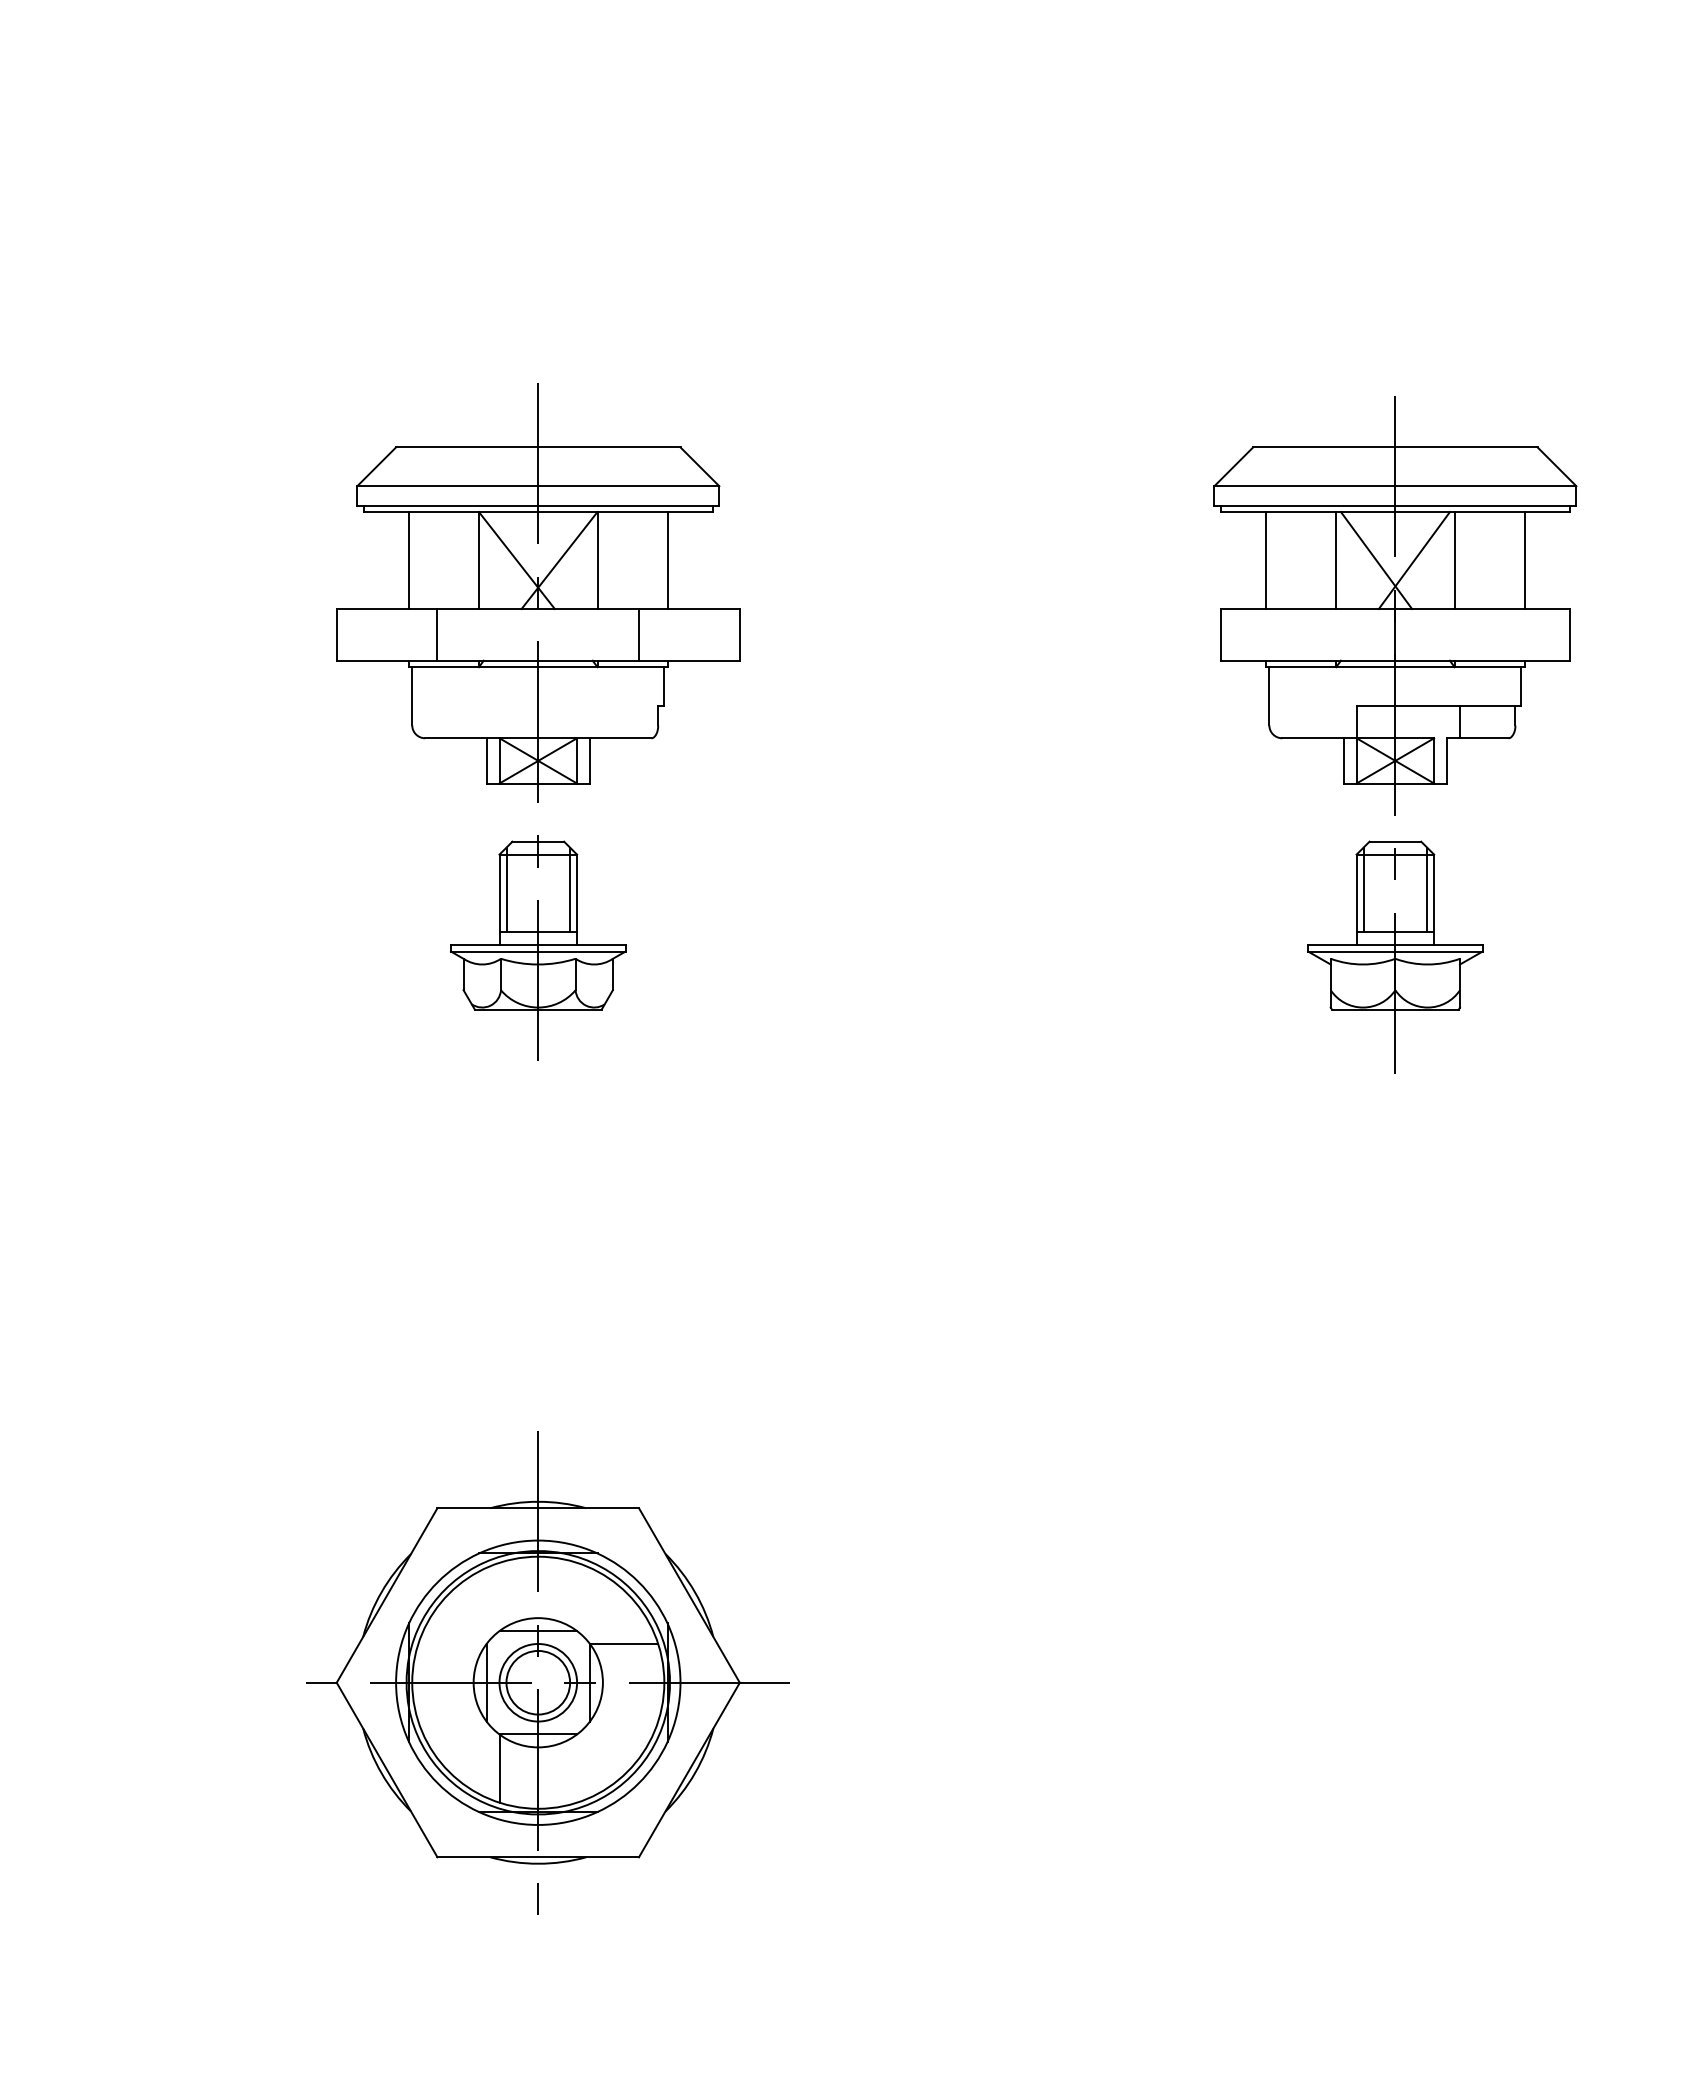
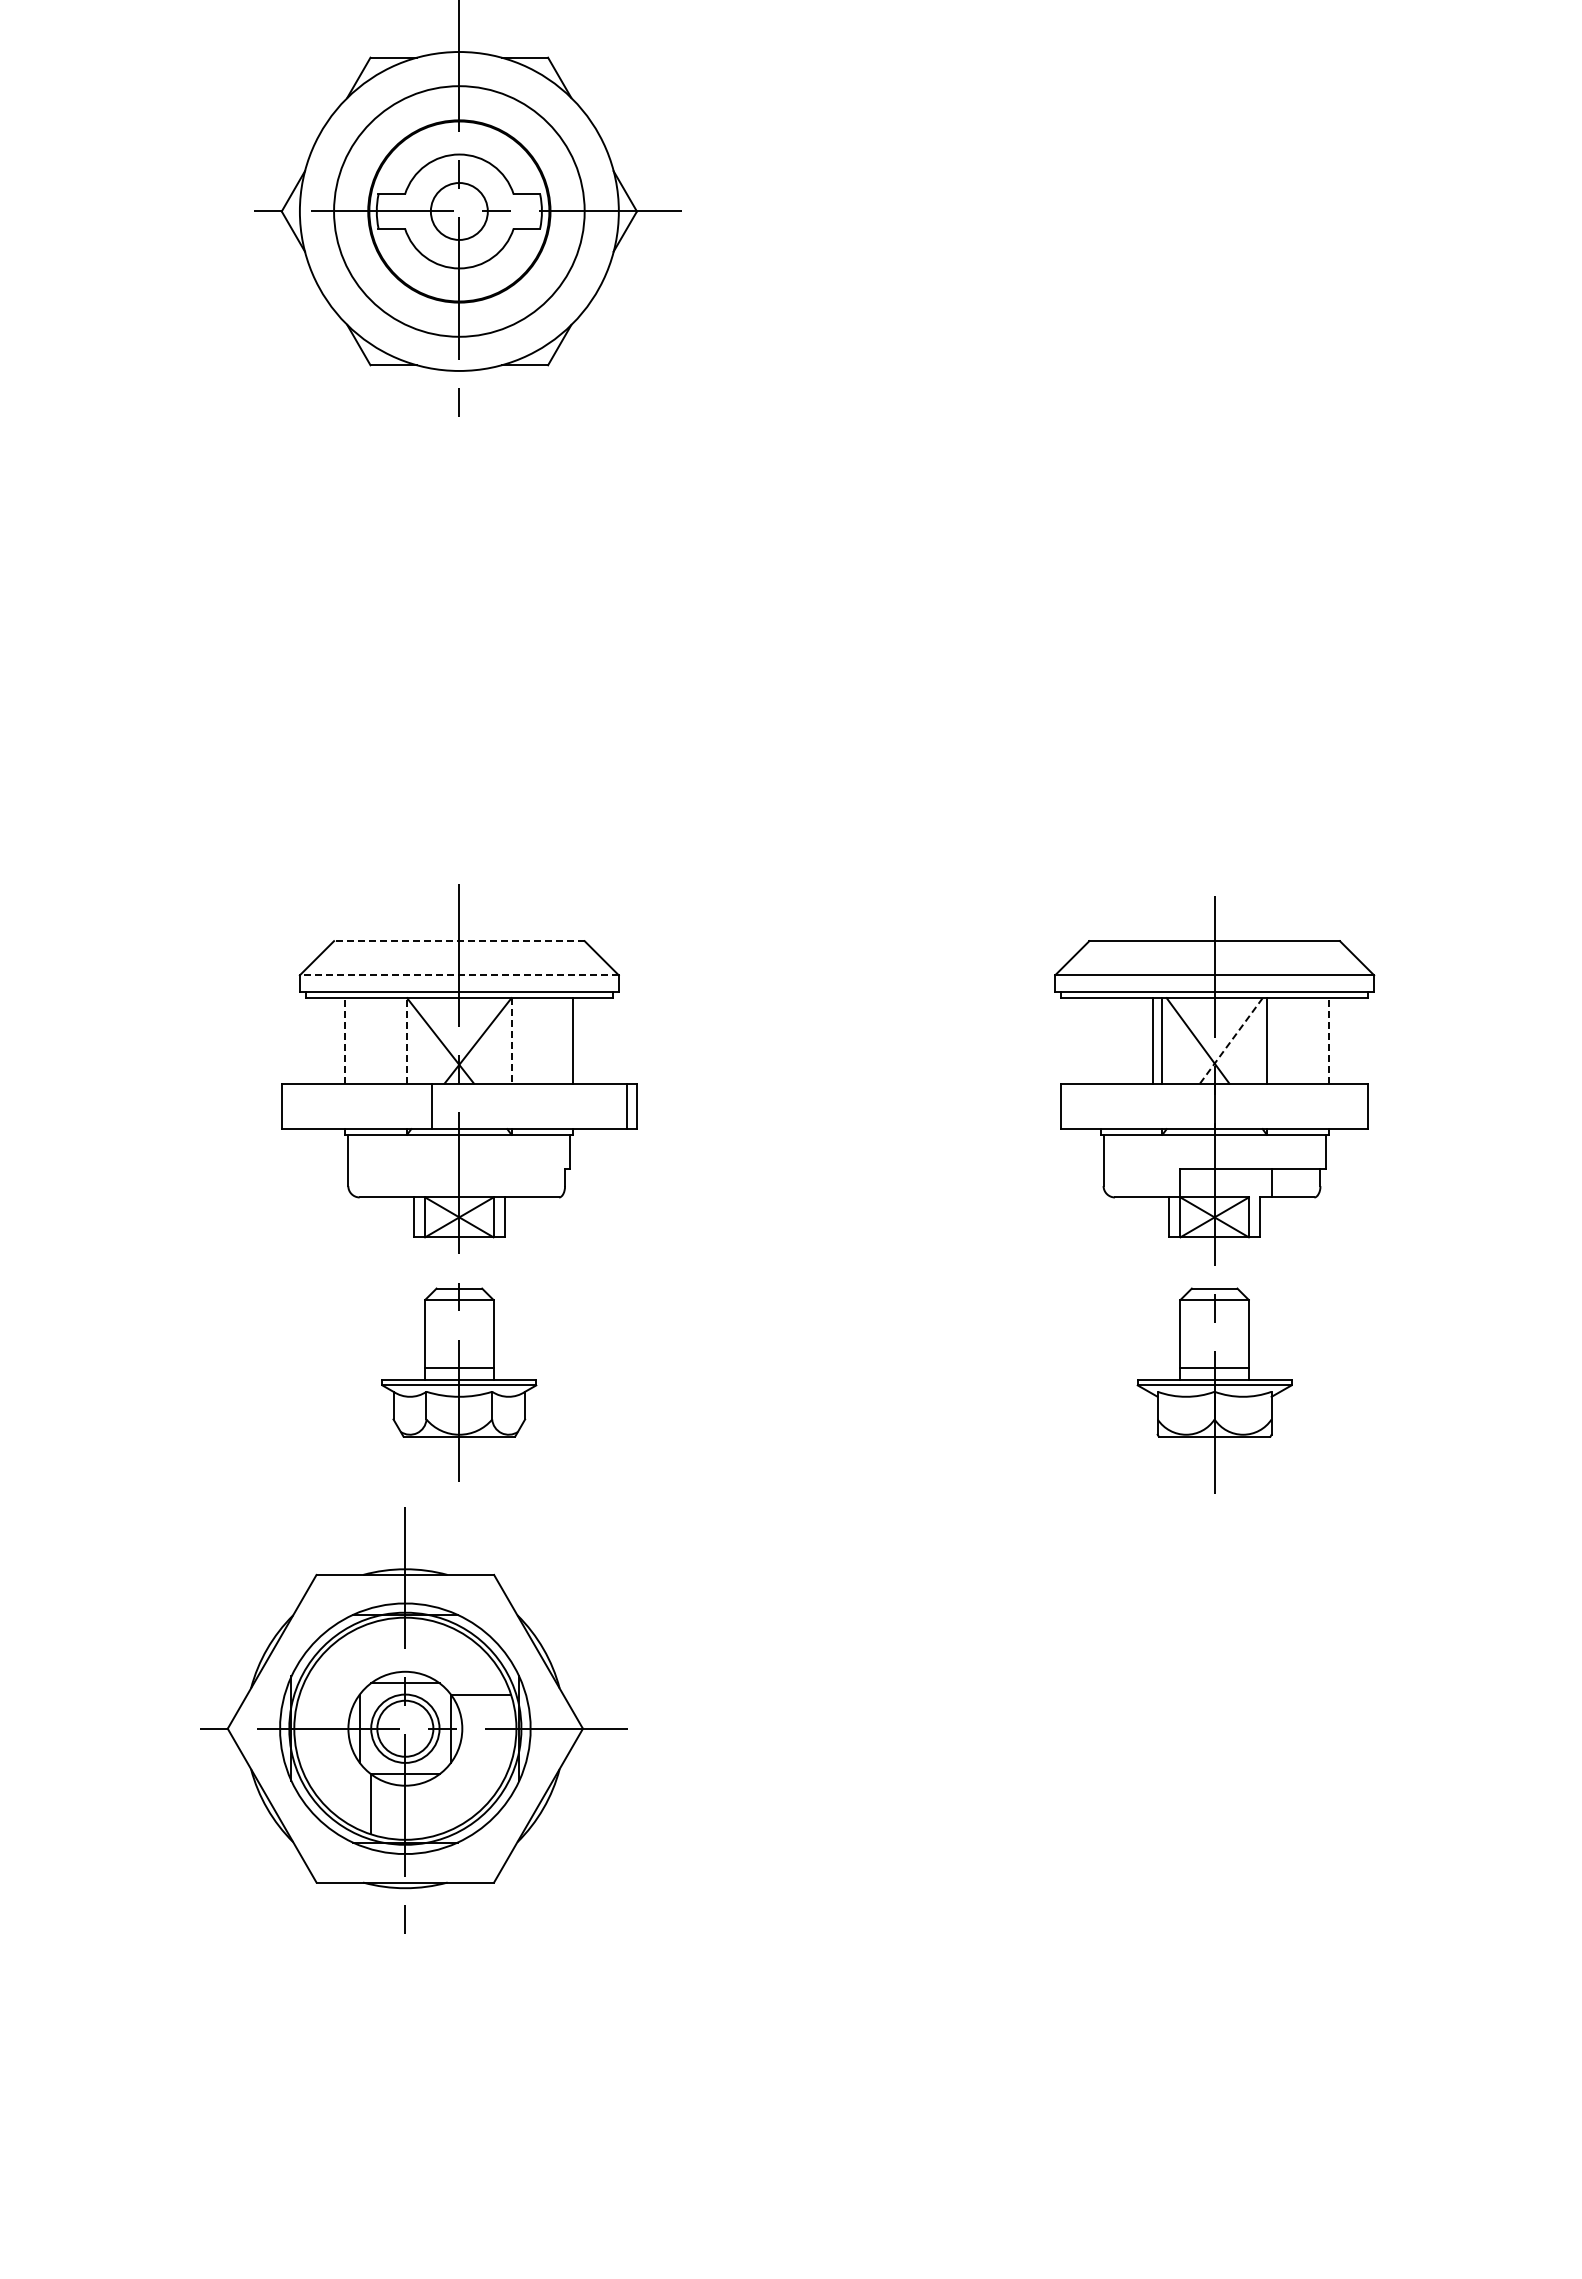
line: (537, 447) -> (458, 941), solid -> dashed
line: (537, 486) -> (458, 975), solid -> dashed
line: (409, 560) -> (345, 1040), solid -> dashed
line: (479, 560) -> (407, 1040), solid -> dashed
line: (597, 560) -> (511, 1040), solid -> dashed
line: (1265, 560) -> (1152, 1040), moved
line: (1414, 560) -> (1231, 1040), solid -> dashed
line: (1524, 560) -> (1328, 1040), solid -> dashed
line: (437, 635) -> (431, 1106), moved
line: (639, 635) -> (627, 1106), moved
line: (506, 889) -> (431, 1330), removed
line: (570, 889) -> (487, 1330), removed
line: (1363, 889) -> (1186, 1330), removed
line: (1426, 889) -> (1242, 1330), removed
part: (547, 1673) -> (413, 1720), moved

